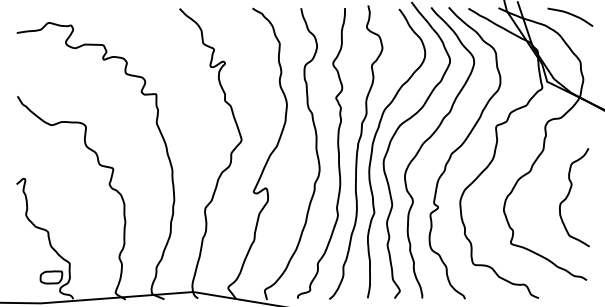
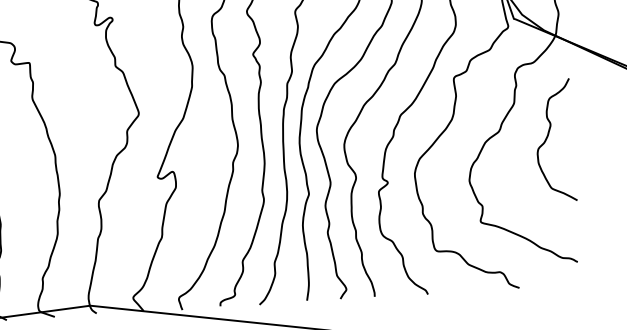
curve: (569, 194) -> (548, 137), moved

